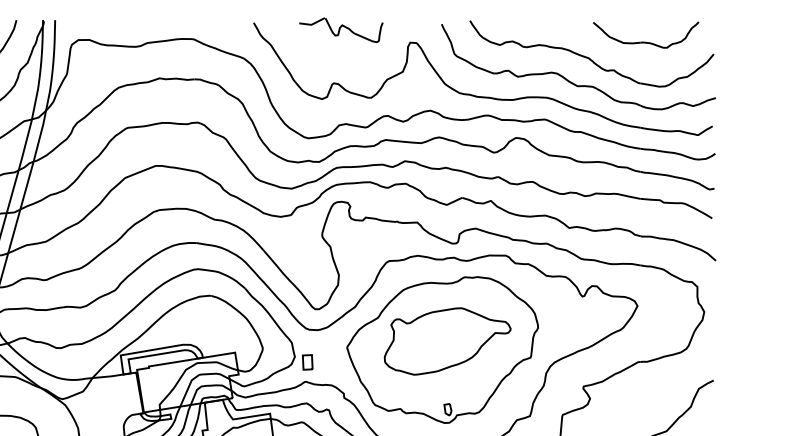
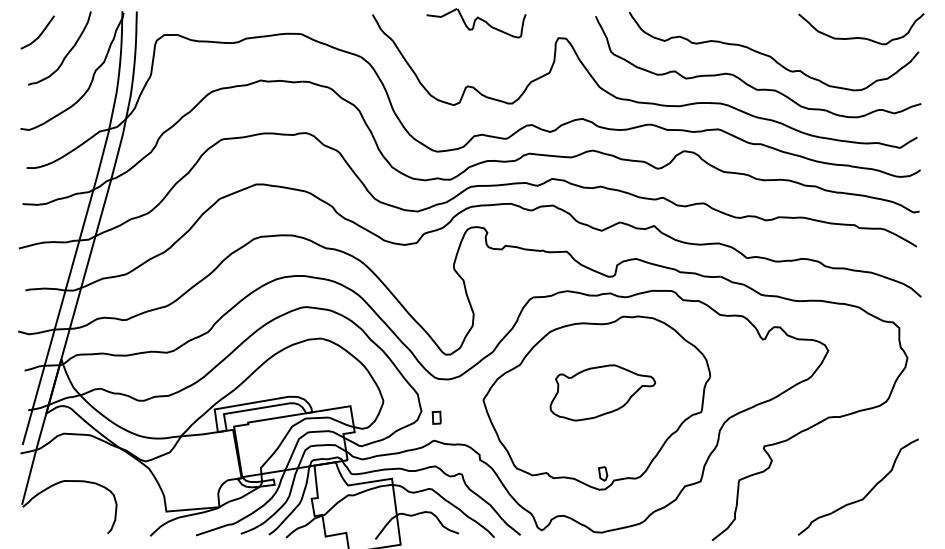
part: (646, 42) -> (861, 37), moved
part: (447, 341) -> (602, 392), size x0.7
part: (307, 362) -> (436, 417), size x0.7

